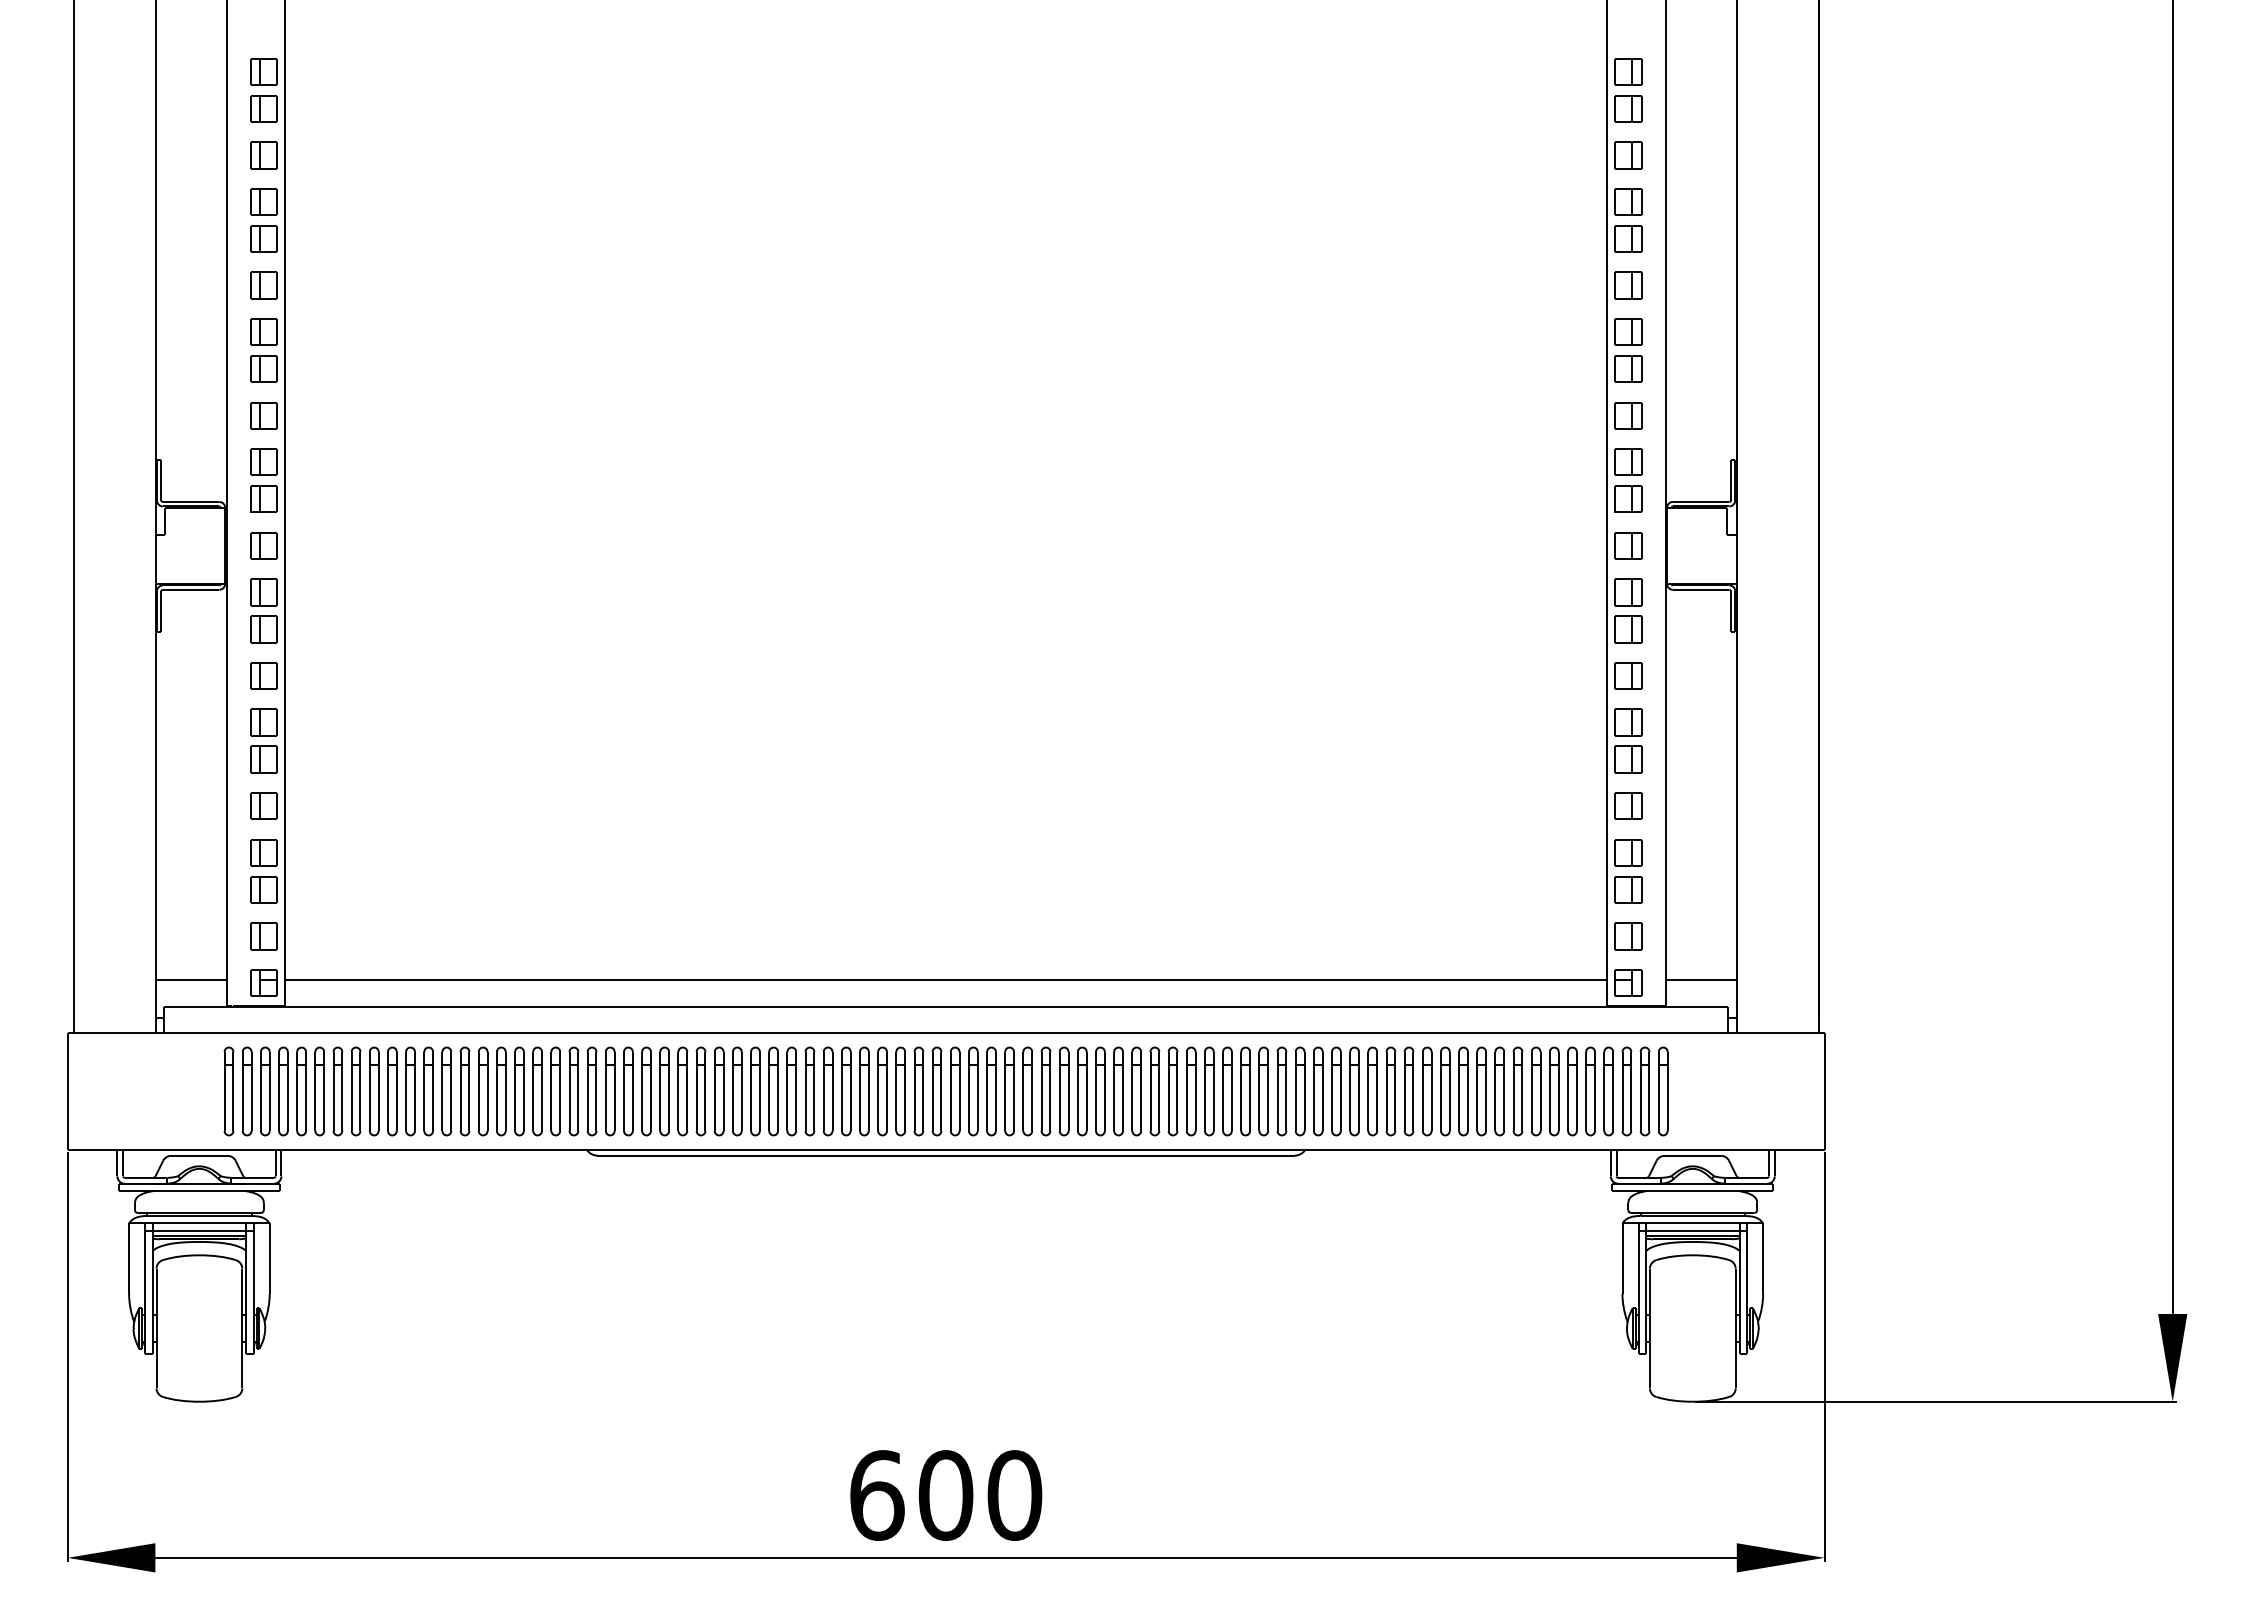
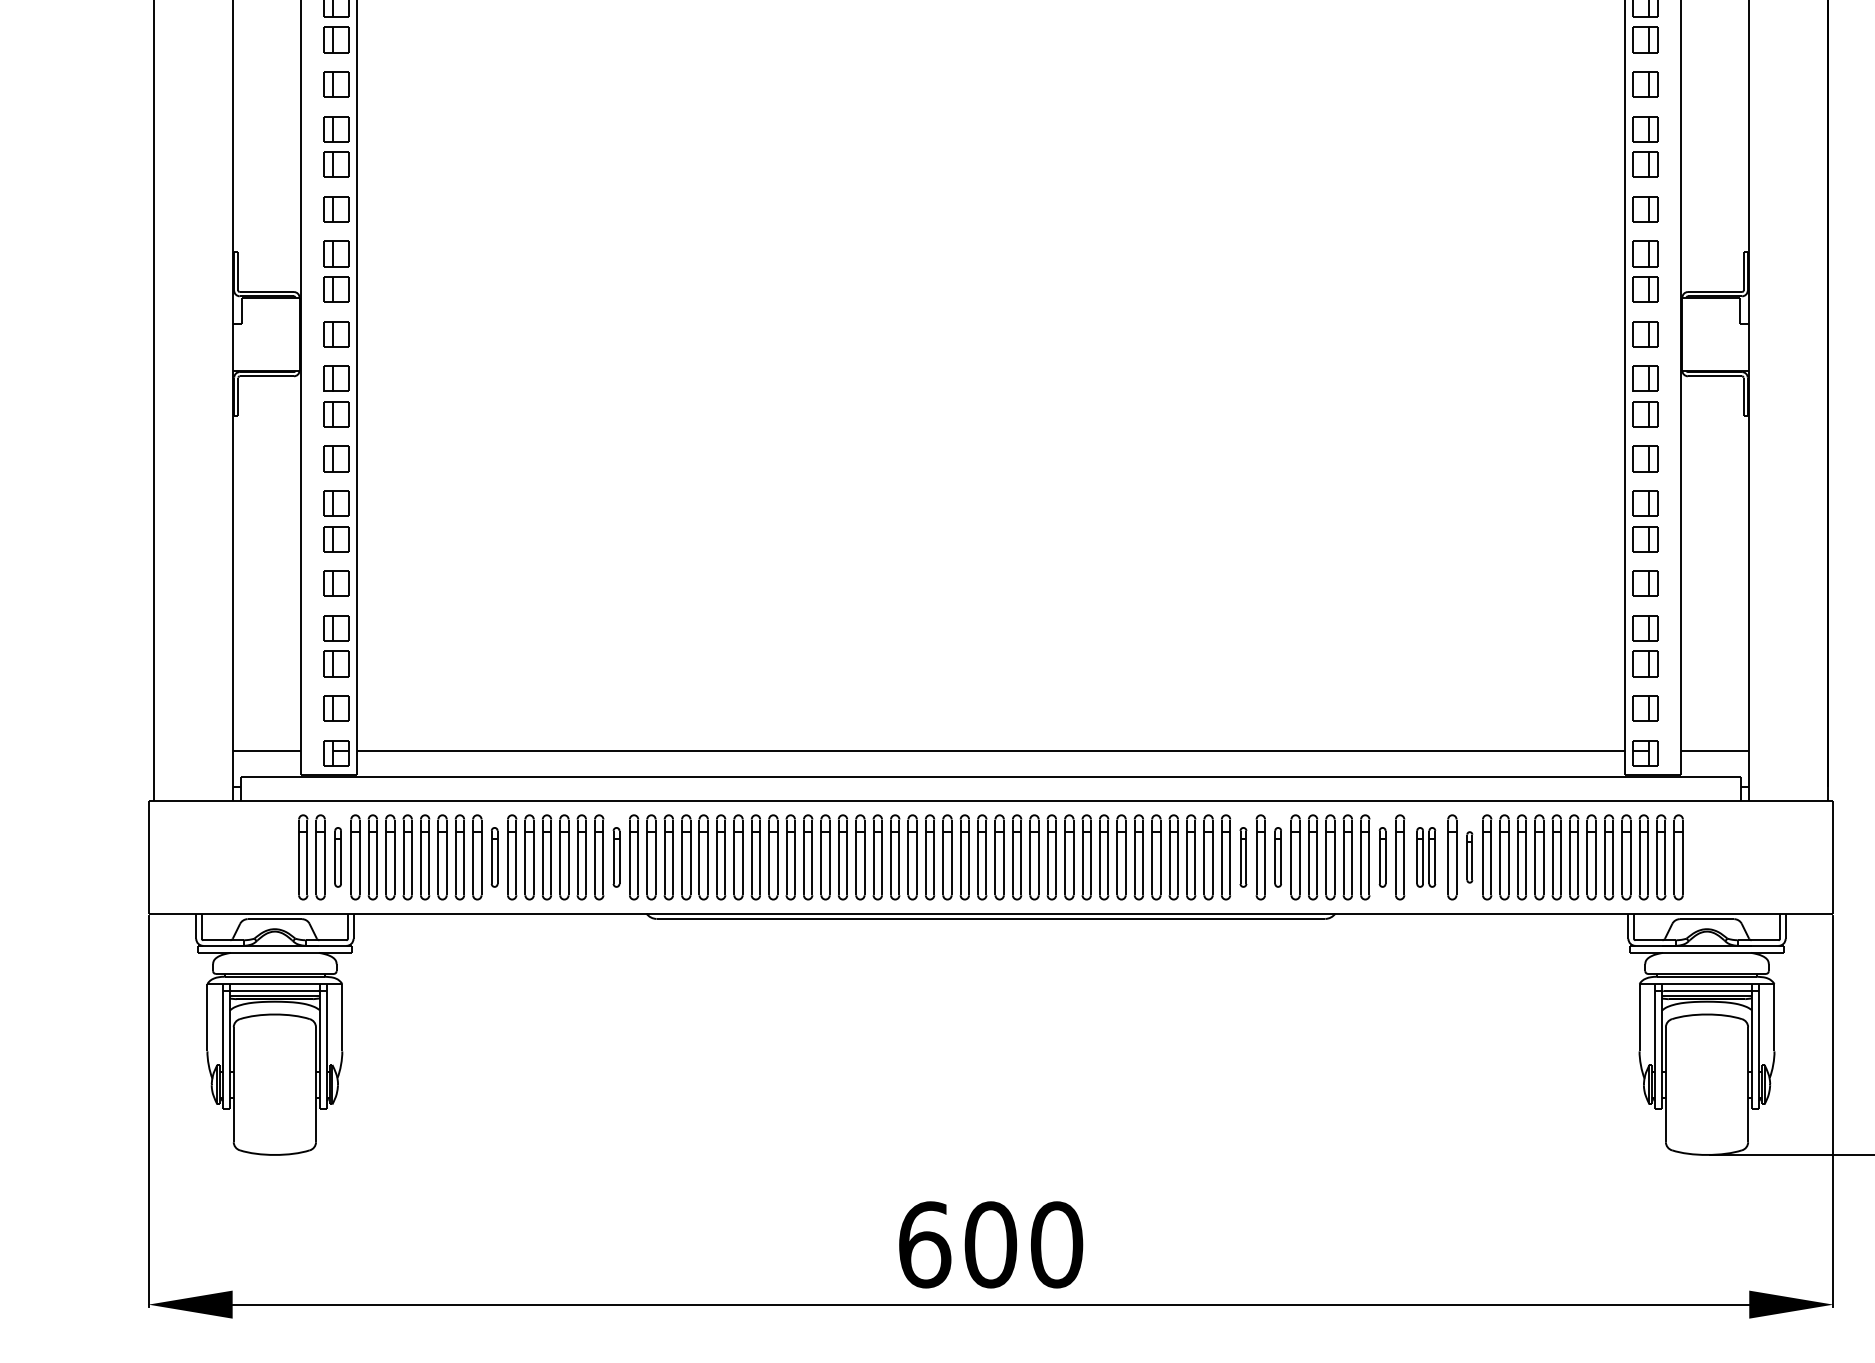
part: (265, 1091) -> (338, 857), size x0.7
part: (428, 1091) -> (494, 857), size x0.7
part: (555, 1091) -> (616, 857), size x0.7
part: (1209, 1091) -> (1243, 857), size x0.7
part: (1245, 1091) -> (1278, 857), size x0.7
part: (1354, 1091) -> (1382, 857), size x0.7
part: (1399, 1091) -> (1425, 857), size x0.7
part: (1445, 1091) -> (1469, 857), size x0.6

